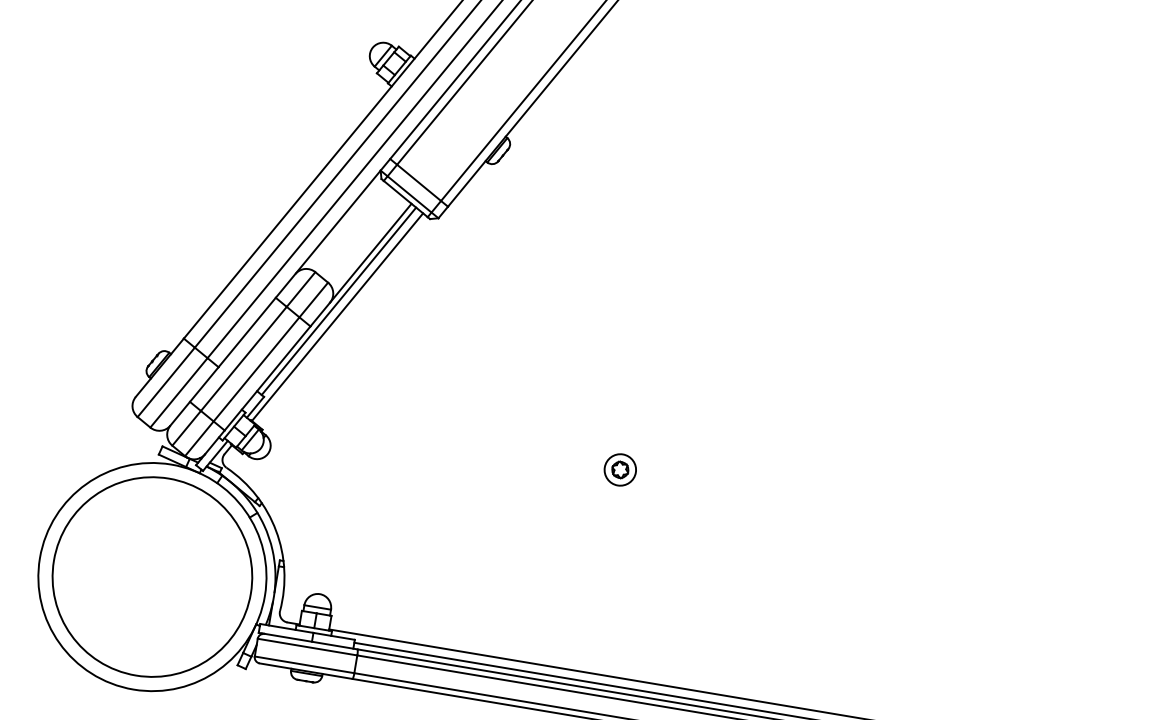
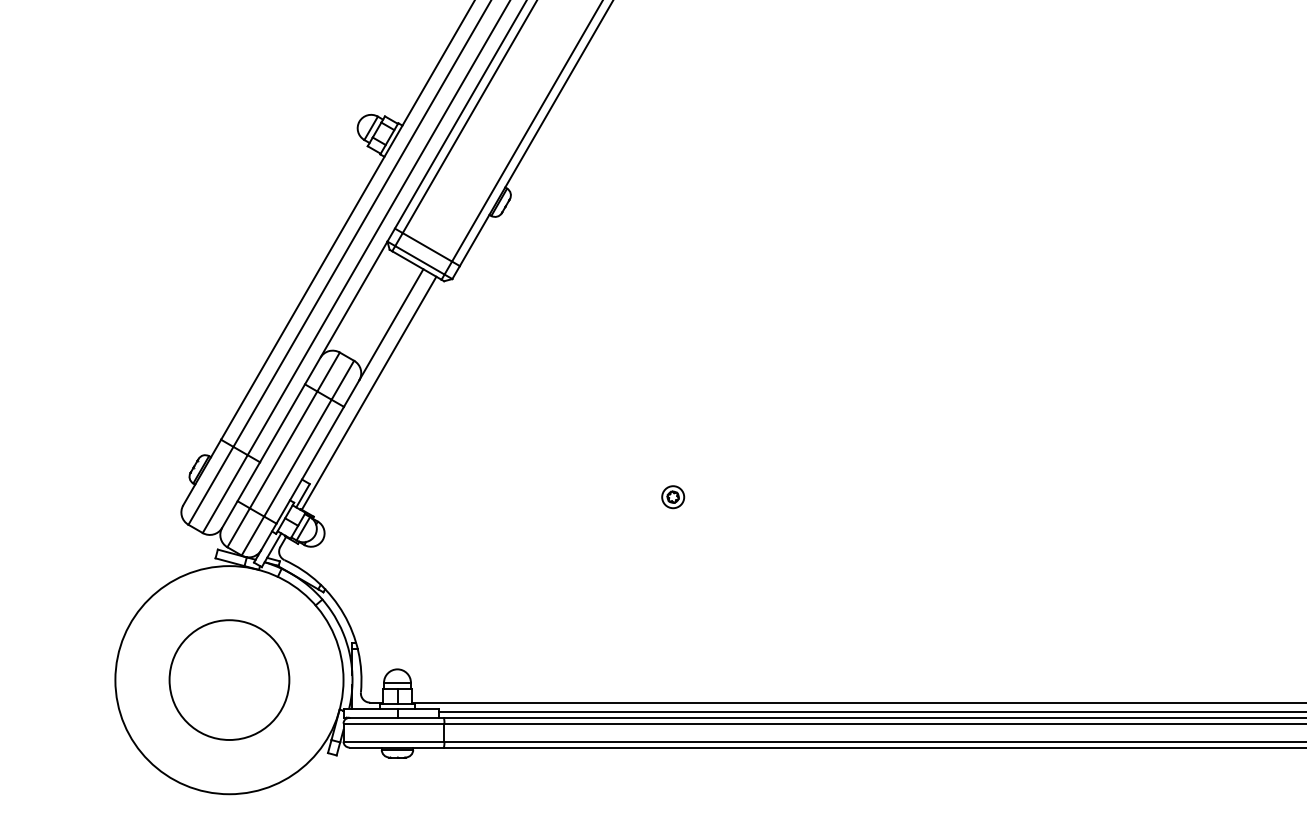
line: (338, 301) -> (367, 377), removed
part: (619, 469) -> (672, 496), size x0.7
circle: (152, 576) -> (229, 679), size x0.6

